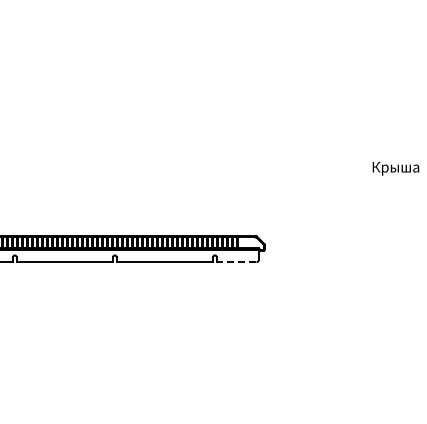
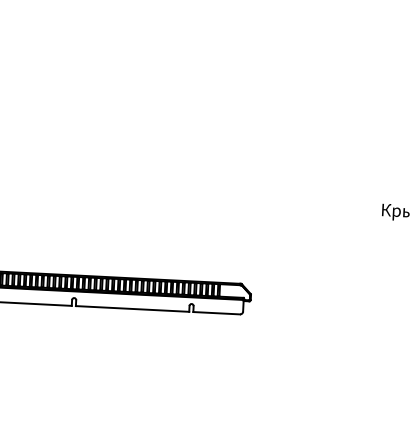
line: (236, 262) -> (216, 313), dashed -> solid

